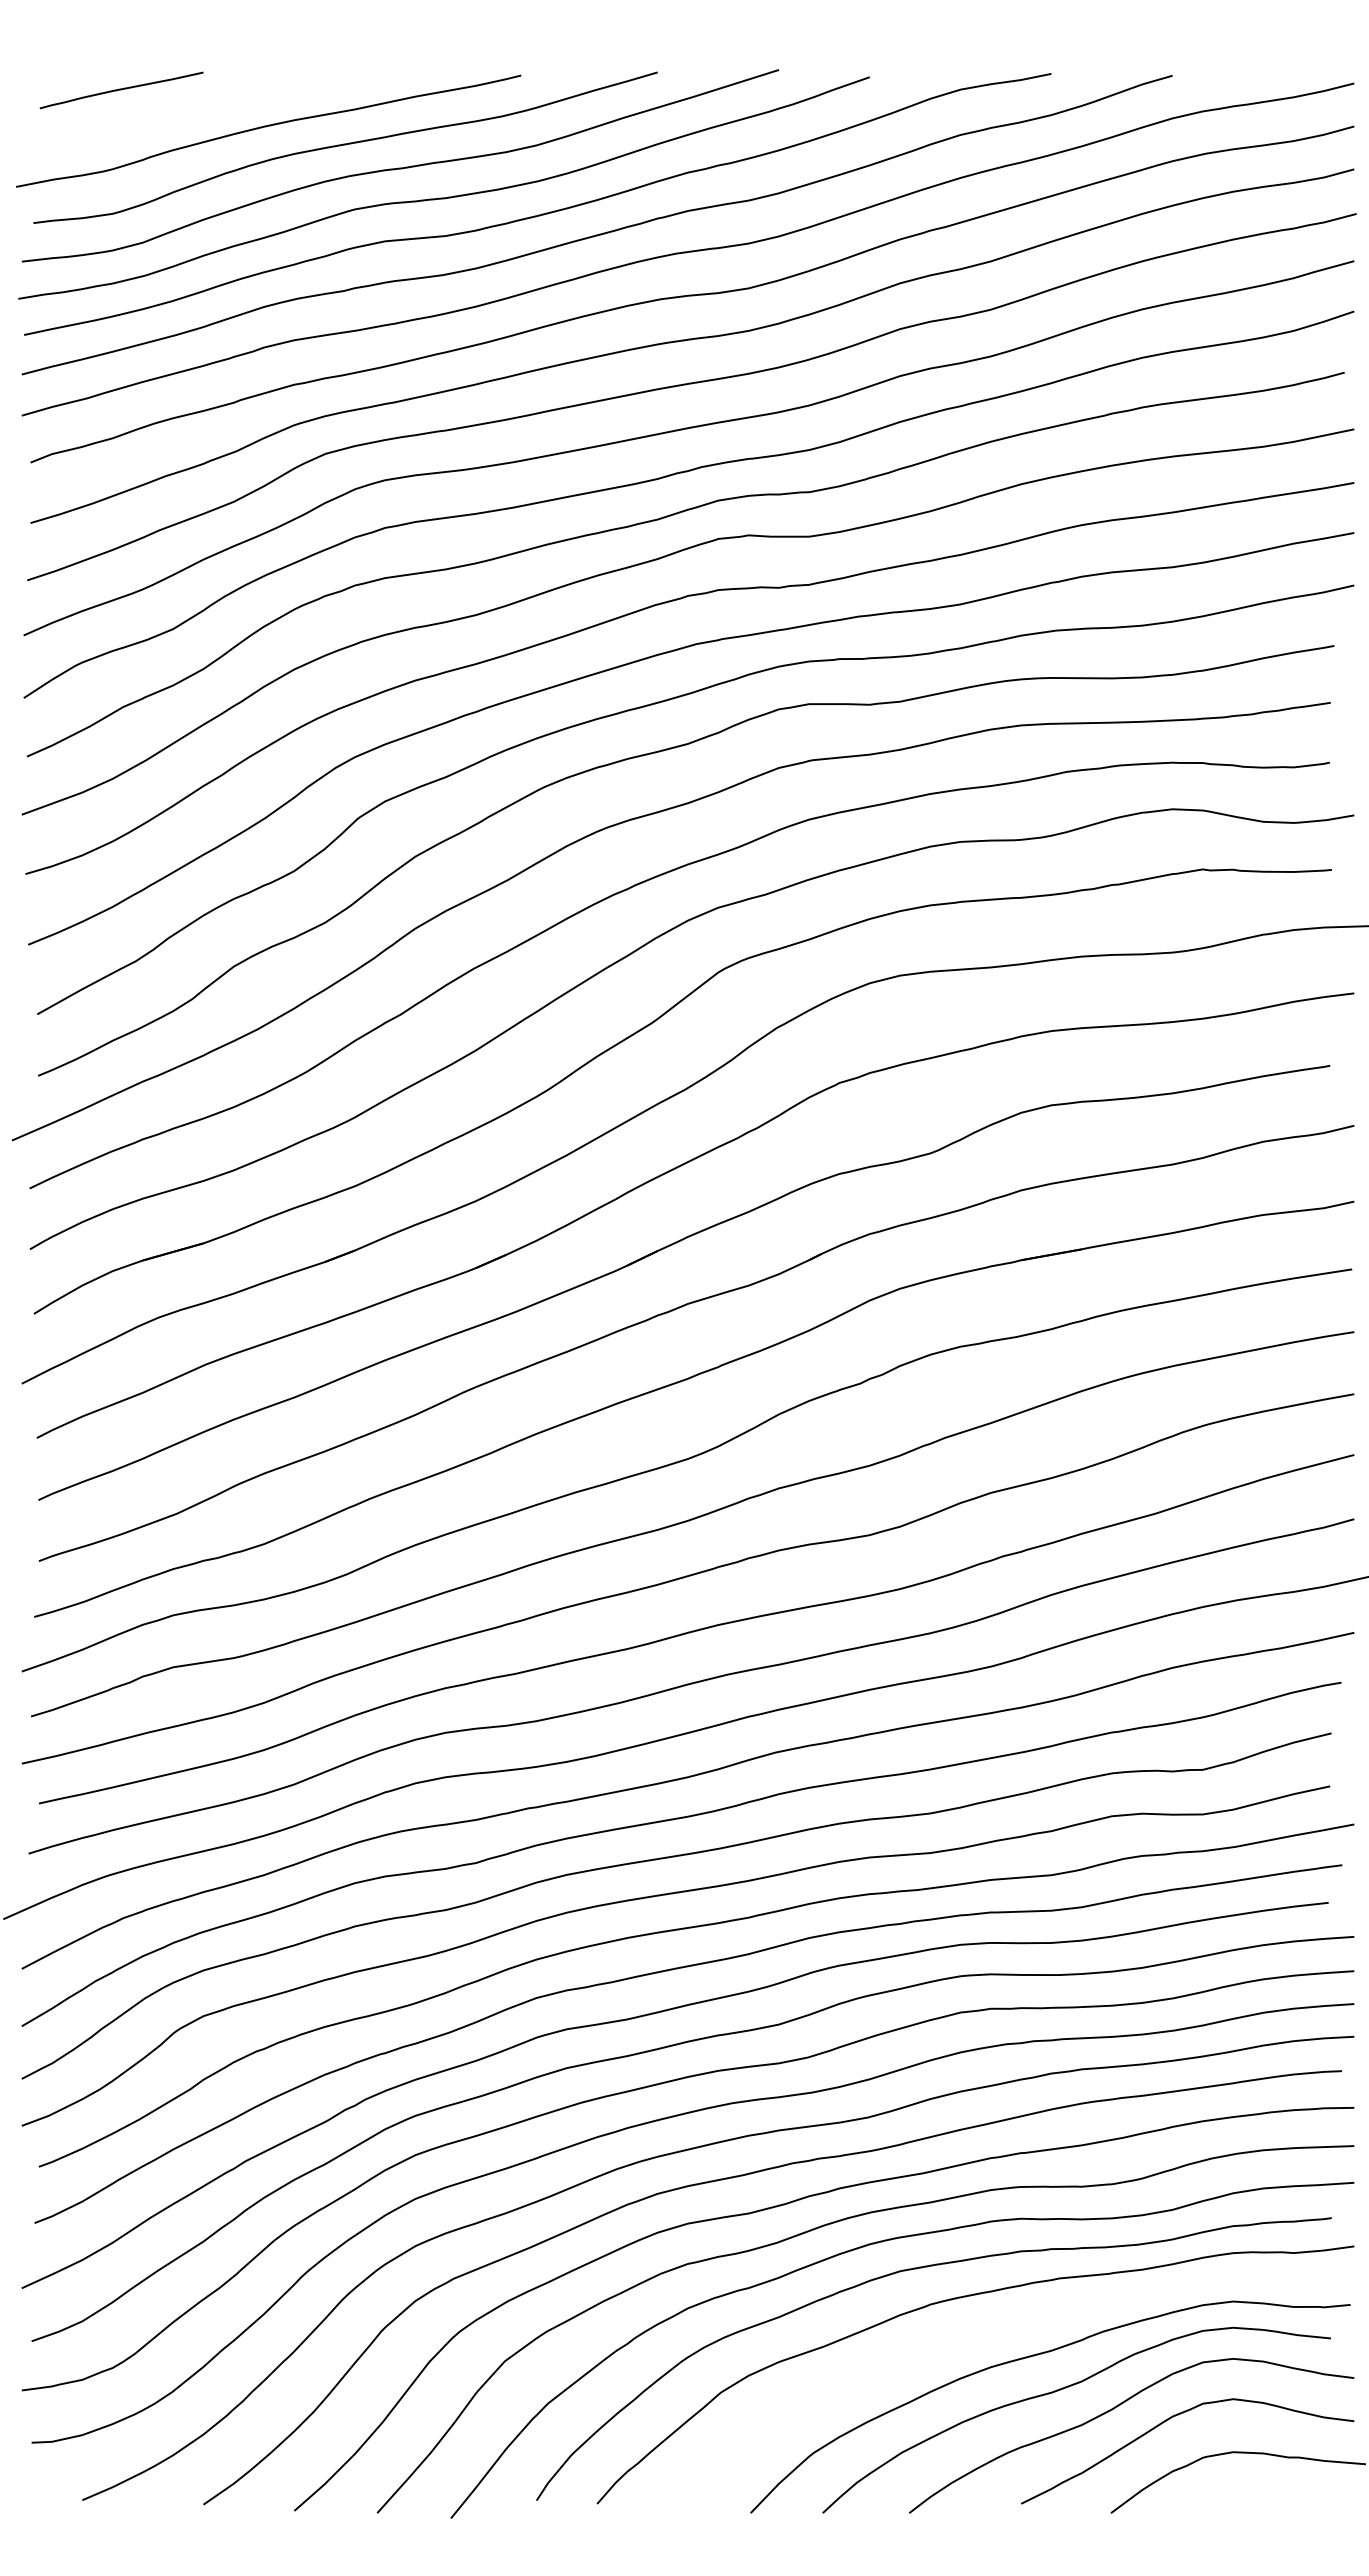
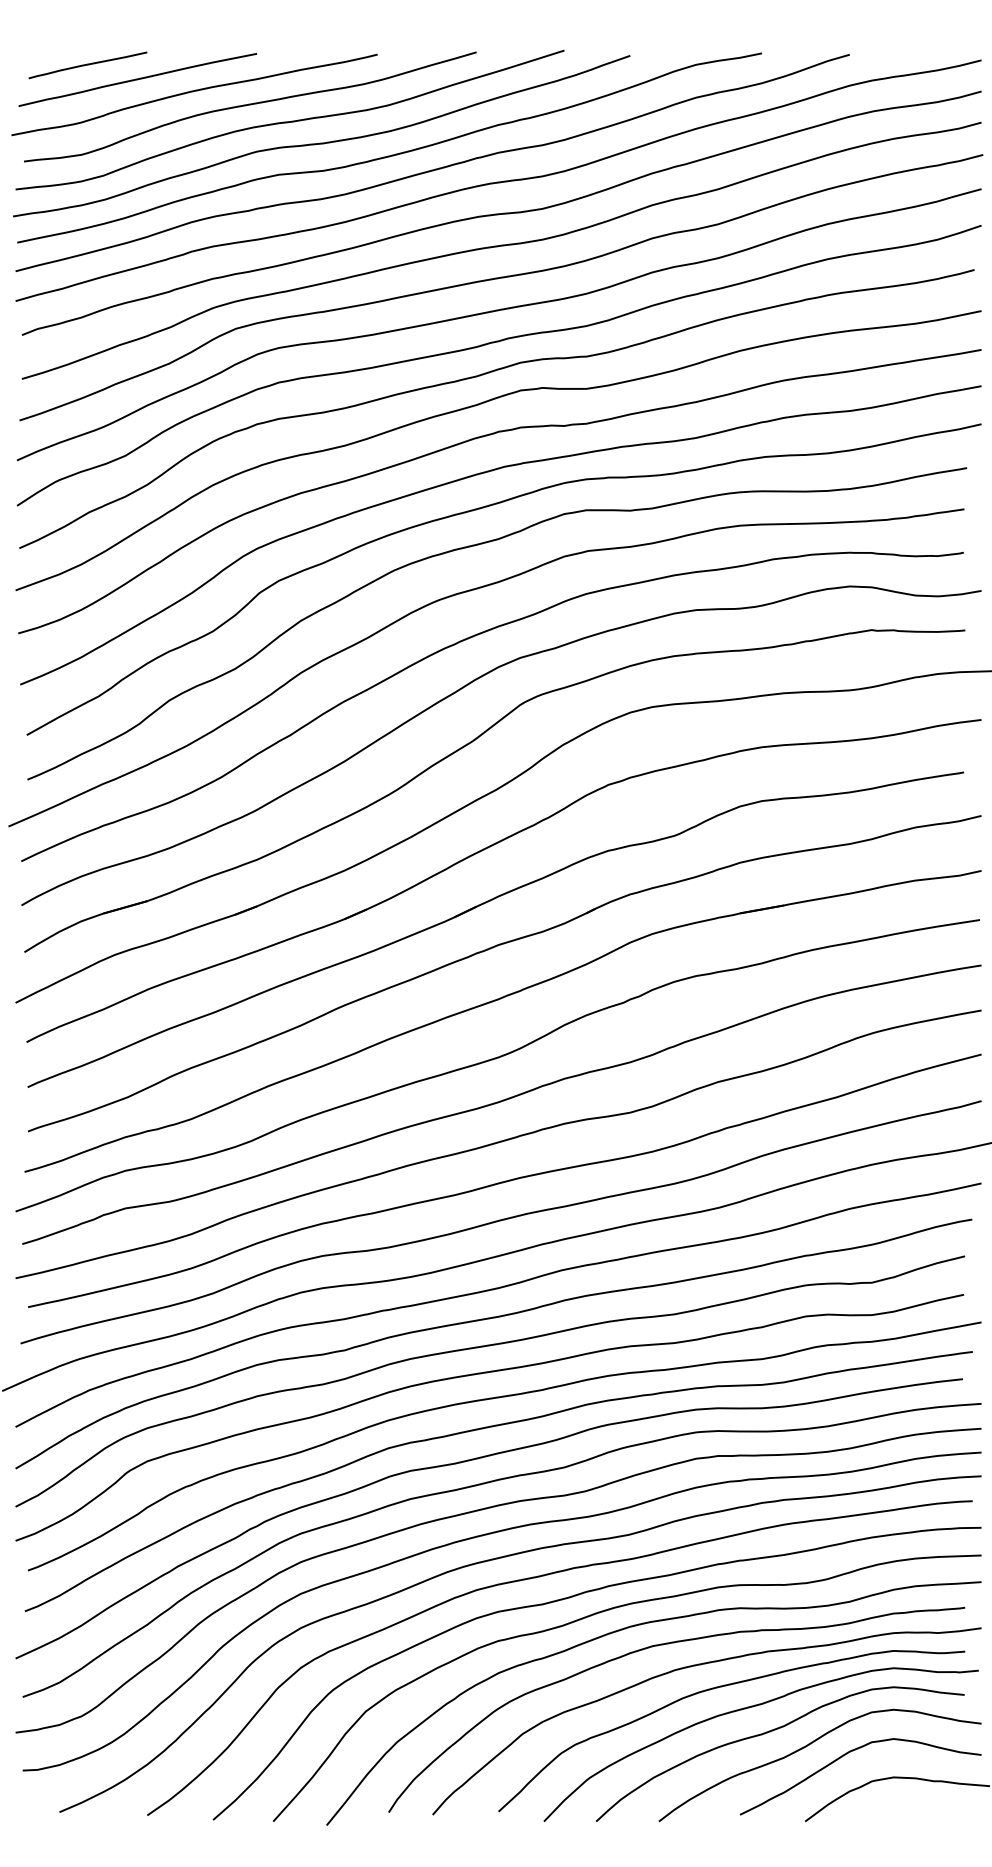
curve: (190, 110) -> (137, 79), added
curve: (997, 2327) -> (722, 1687), added

